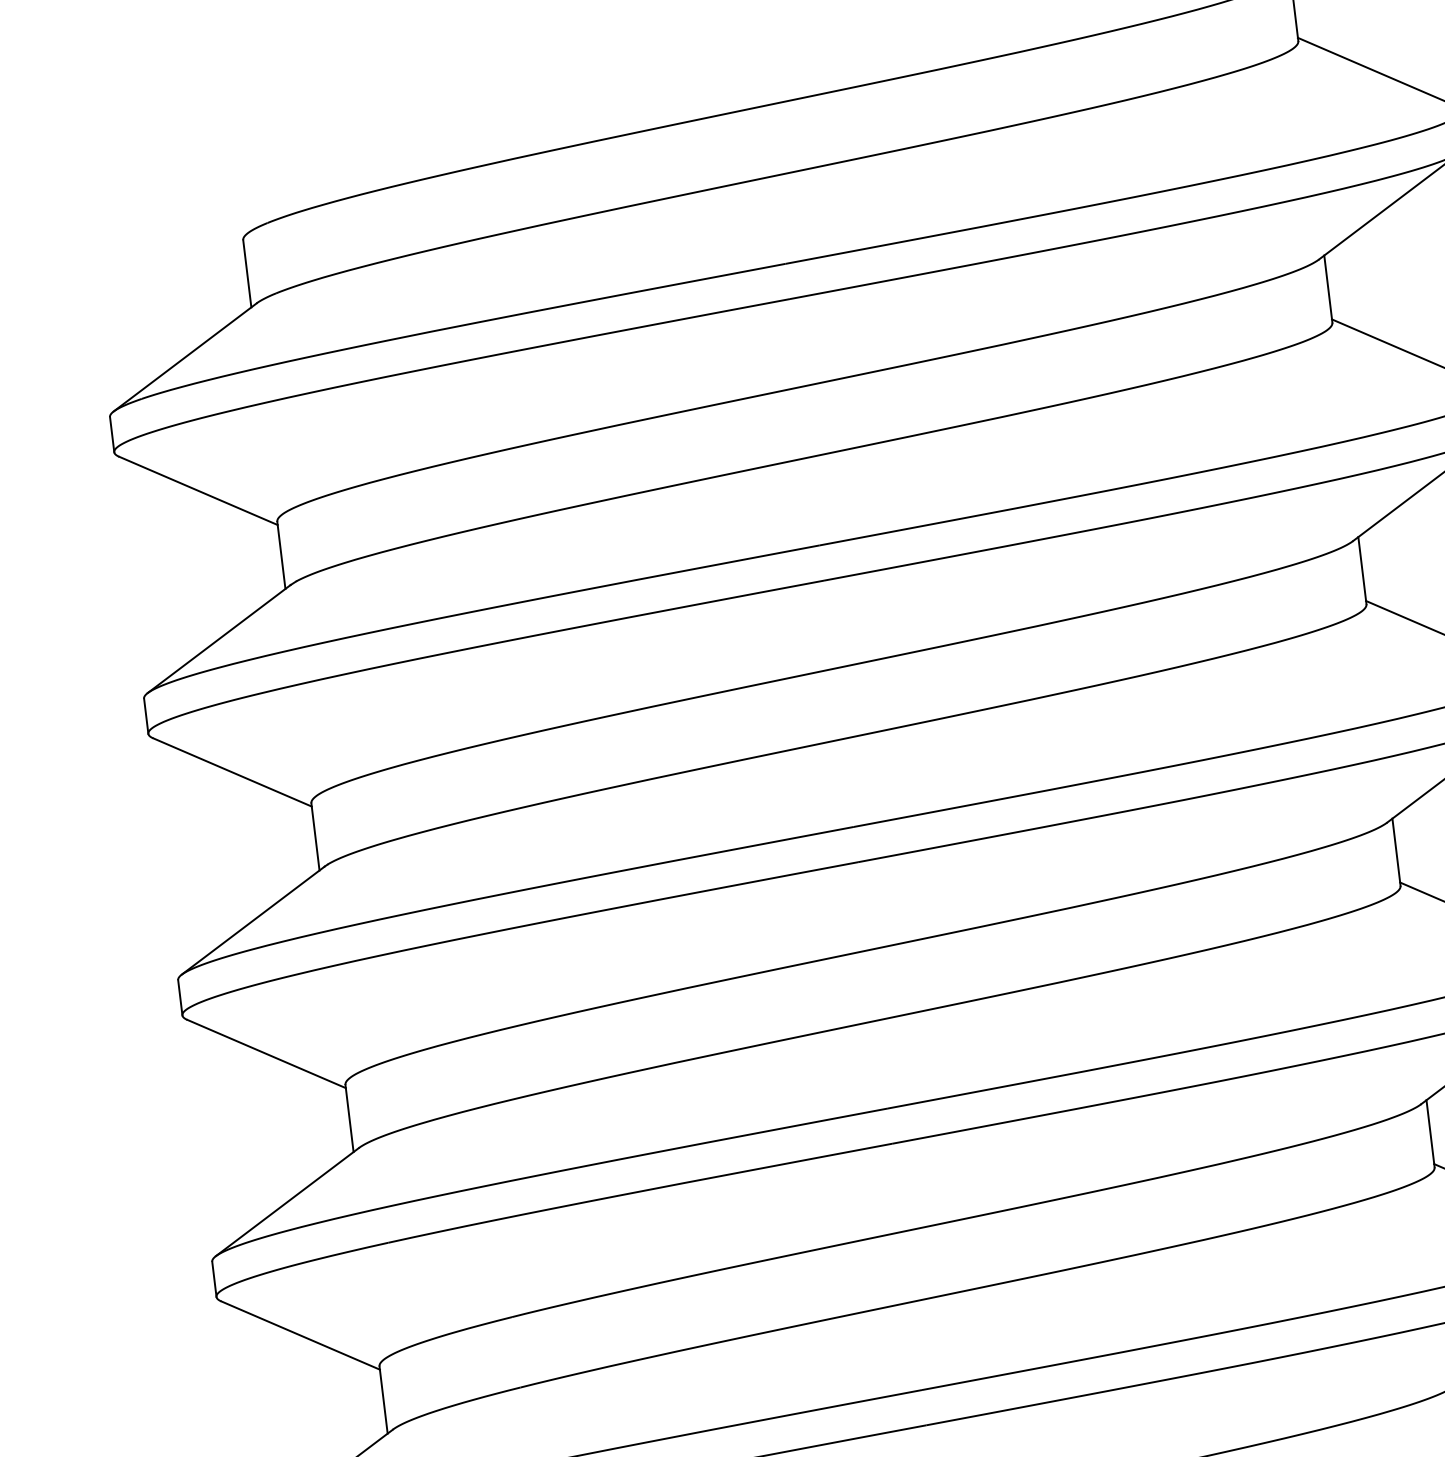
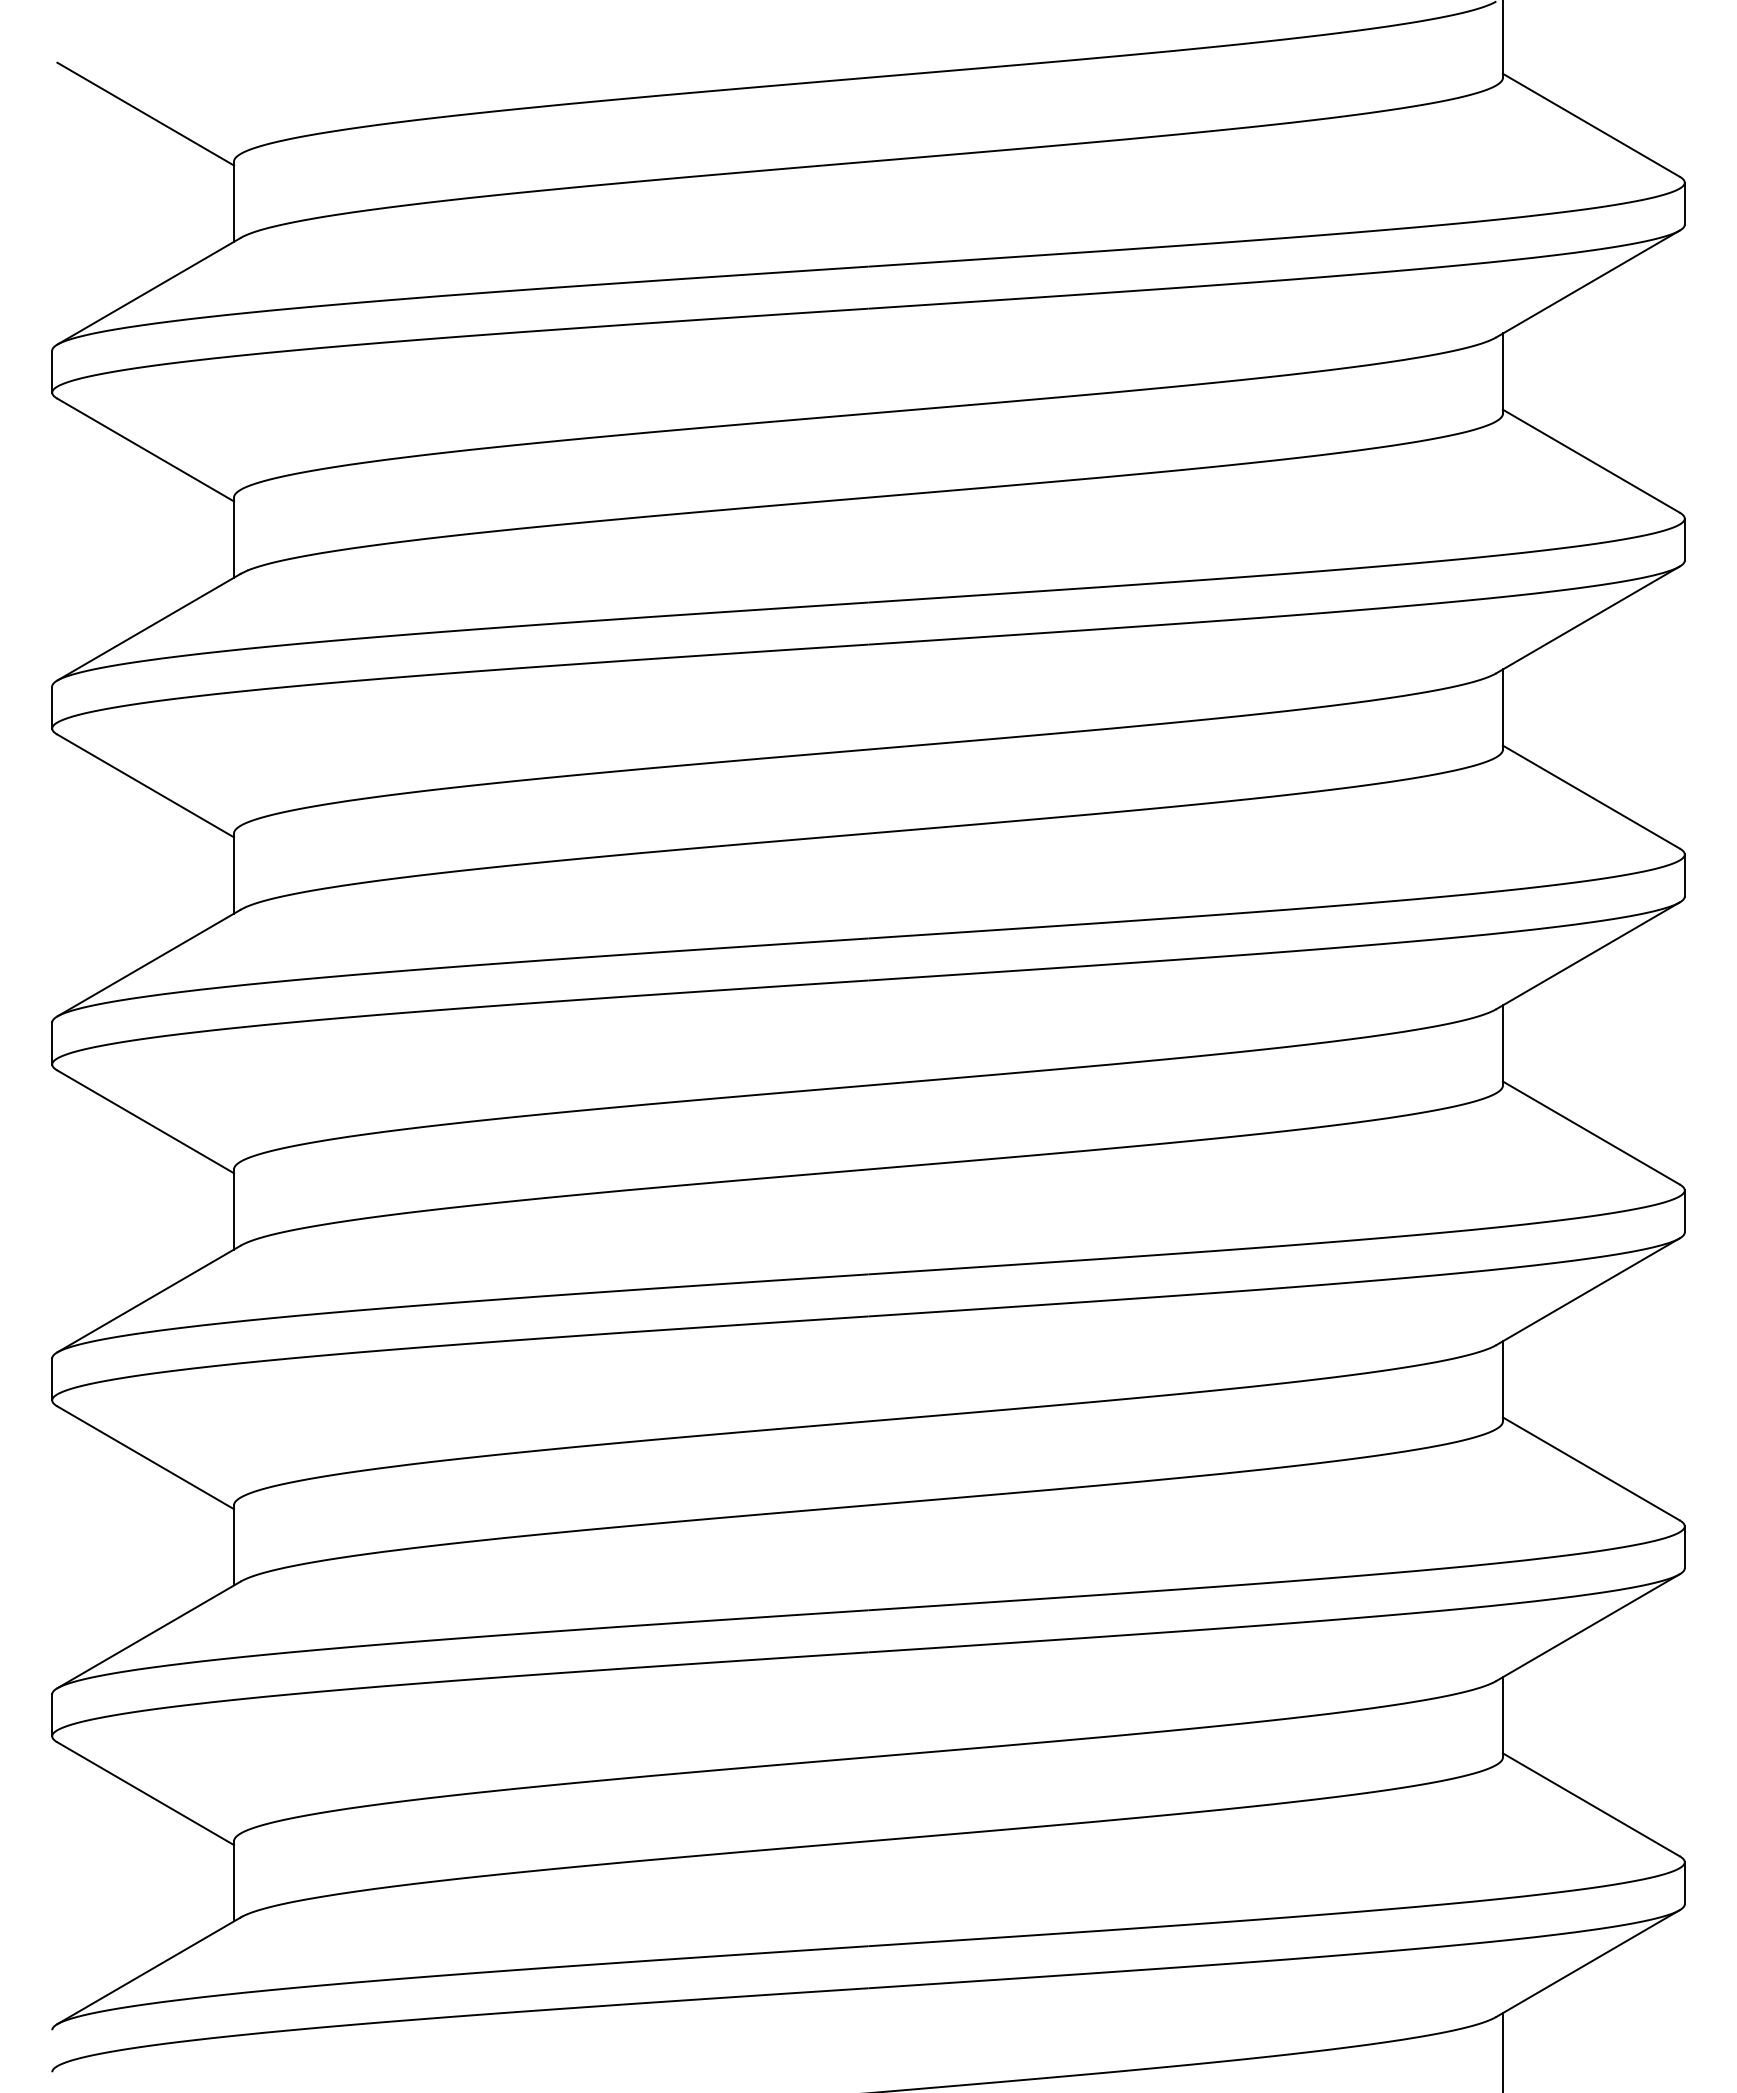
line: (164, 208) -> (145, 113), added

